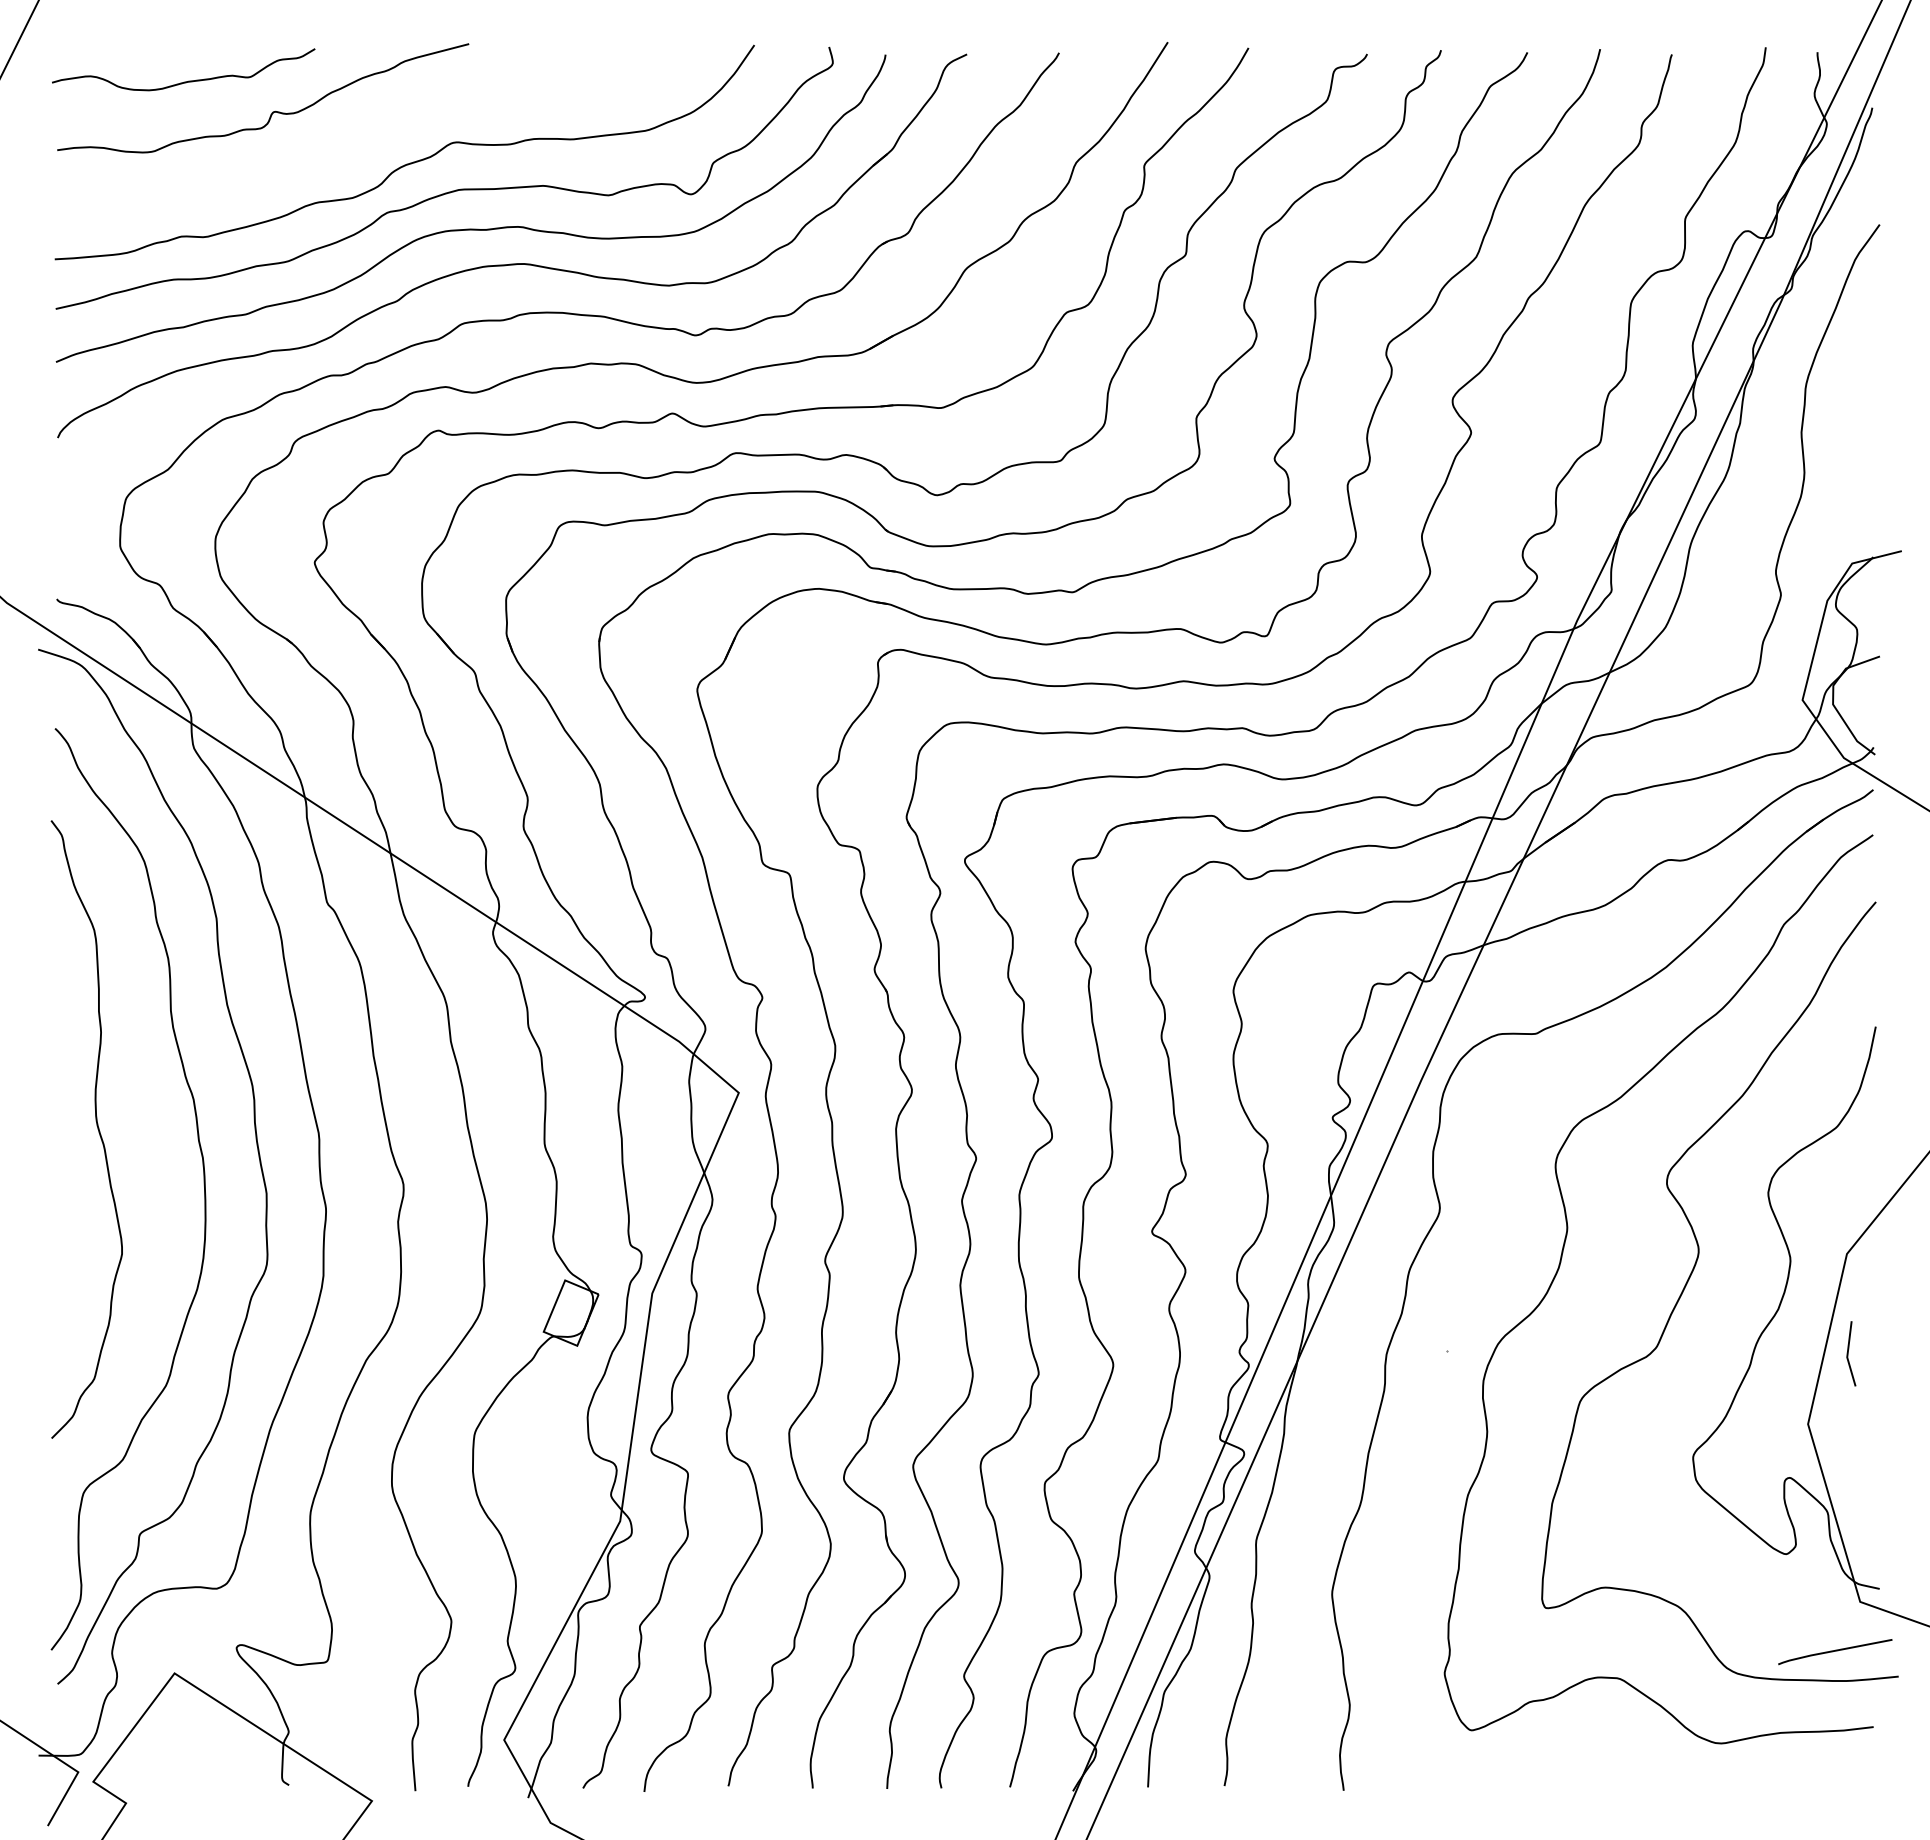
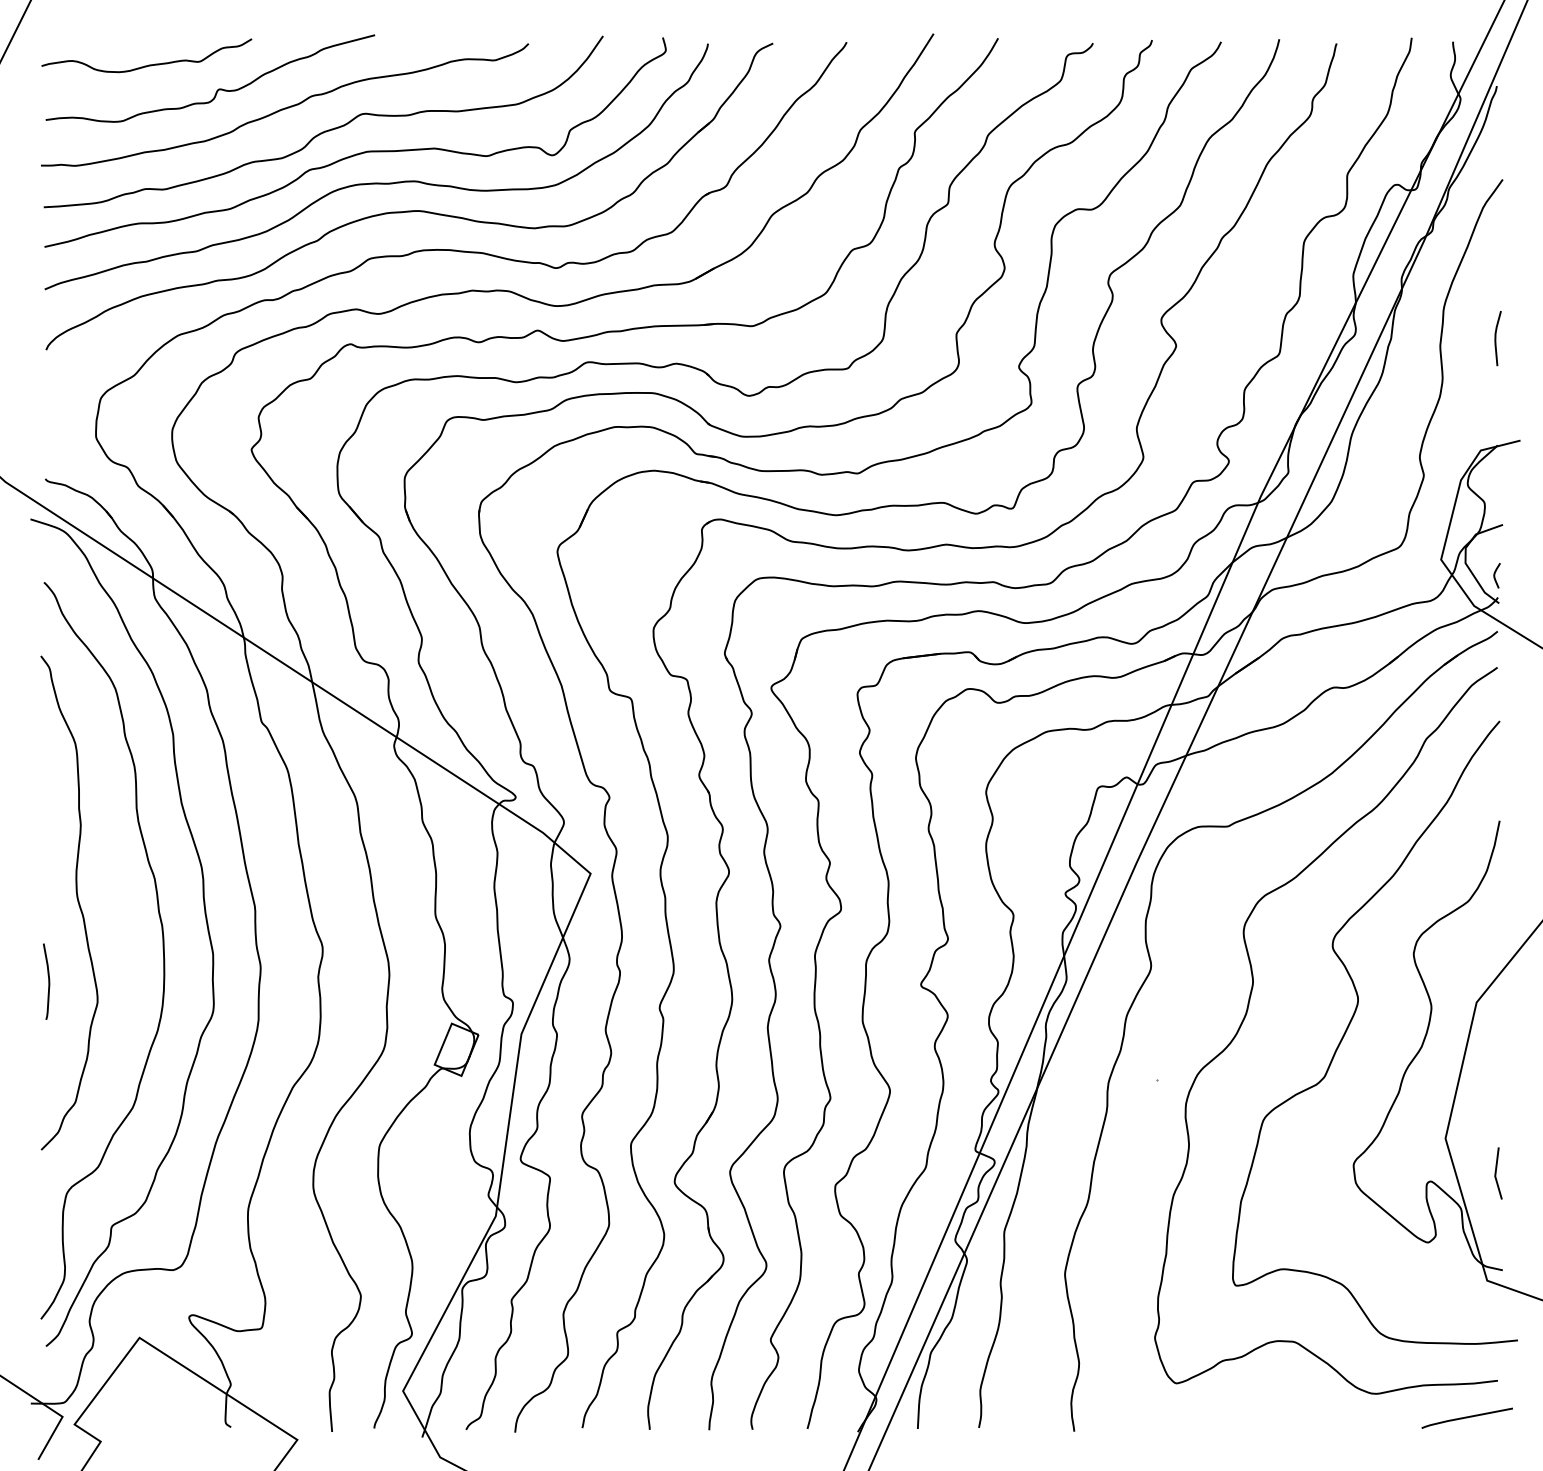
curve: (357, 134) -> (285, 107), added
curve: (1871, 423) -> (1496, 338), added
curve: (1870, 718) -> (1495, 574), added
curve: (60, 1227) -> (48, 981), added
line: (1848, 1353) -> (1496, 1173), moved
line: (1835, 1651) -> (1467, 1417), moved

